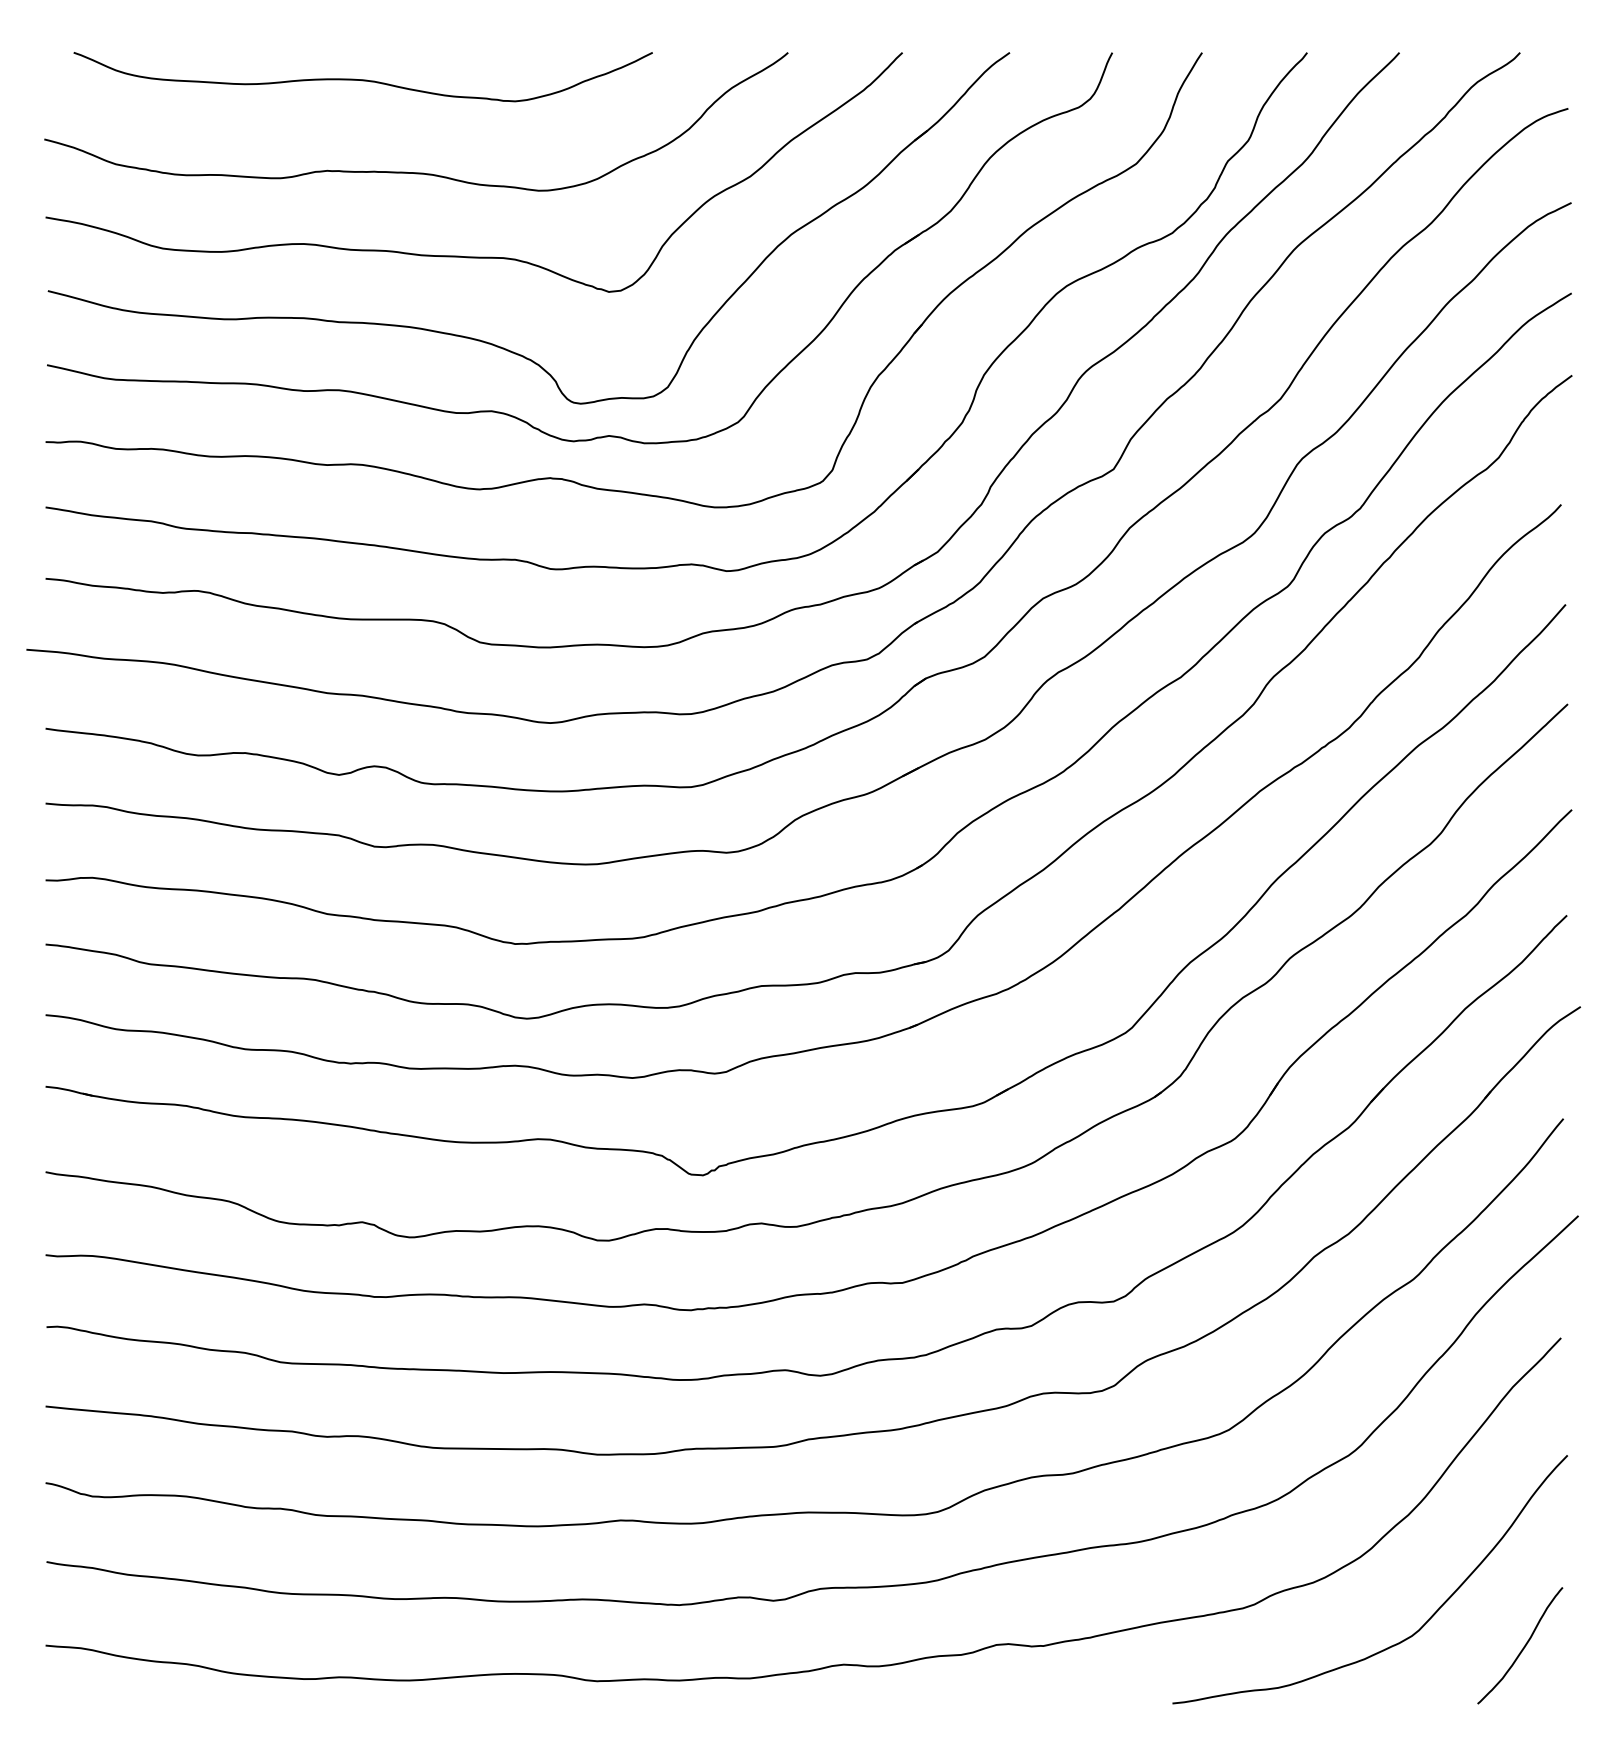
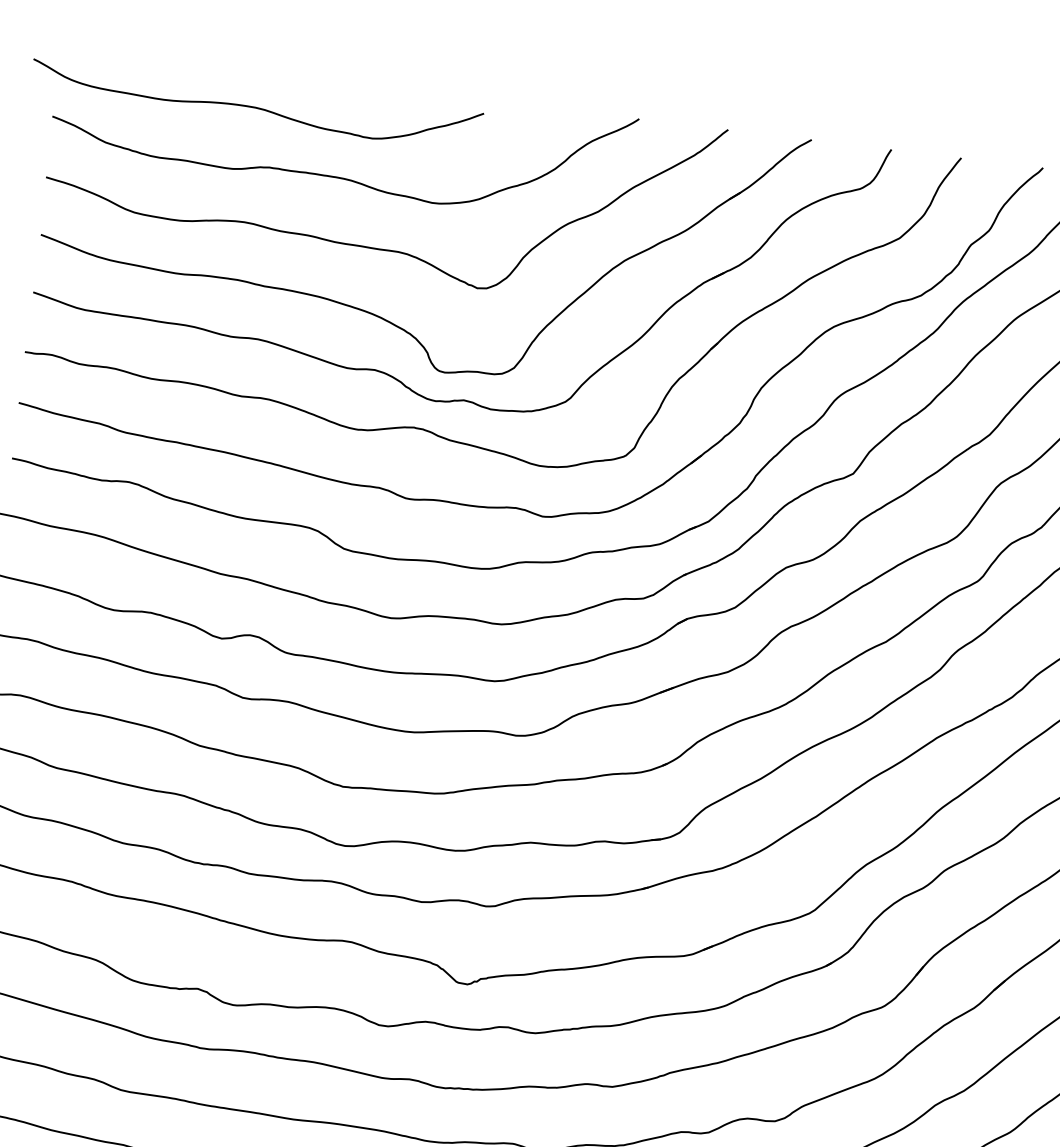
curve: (362, 79) -> (255, 107), moved

